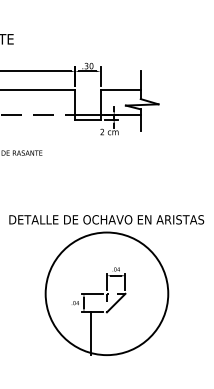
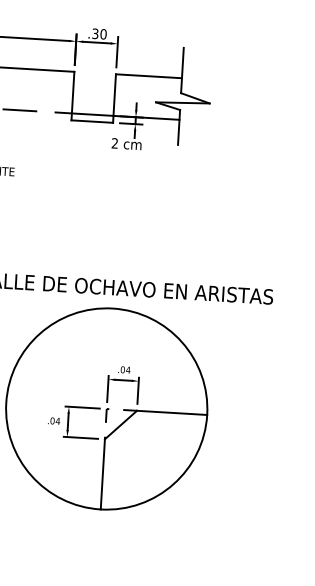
line: (146, 293) -> (171, 412), added
line: (90, 333) -> (102, 473), moved

